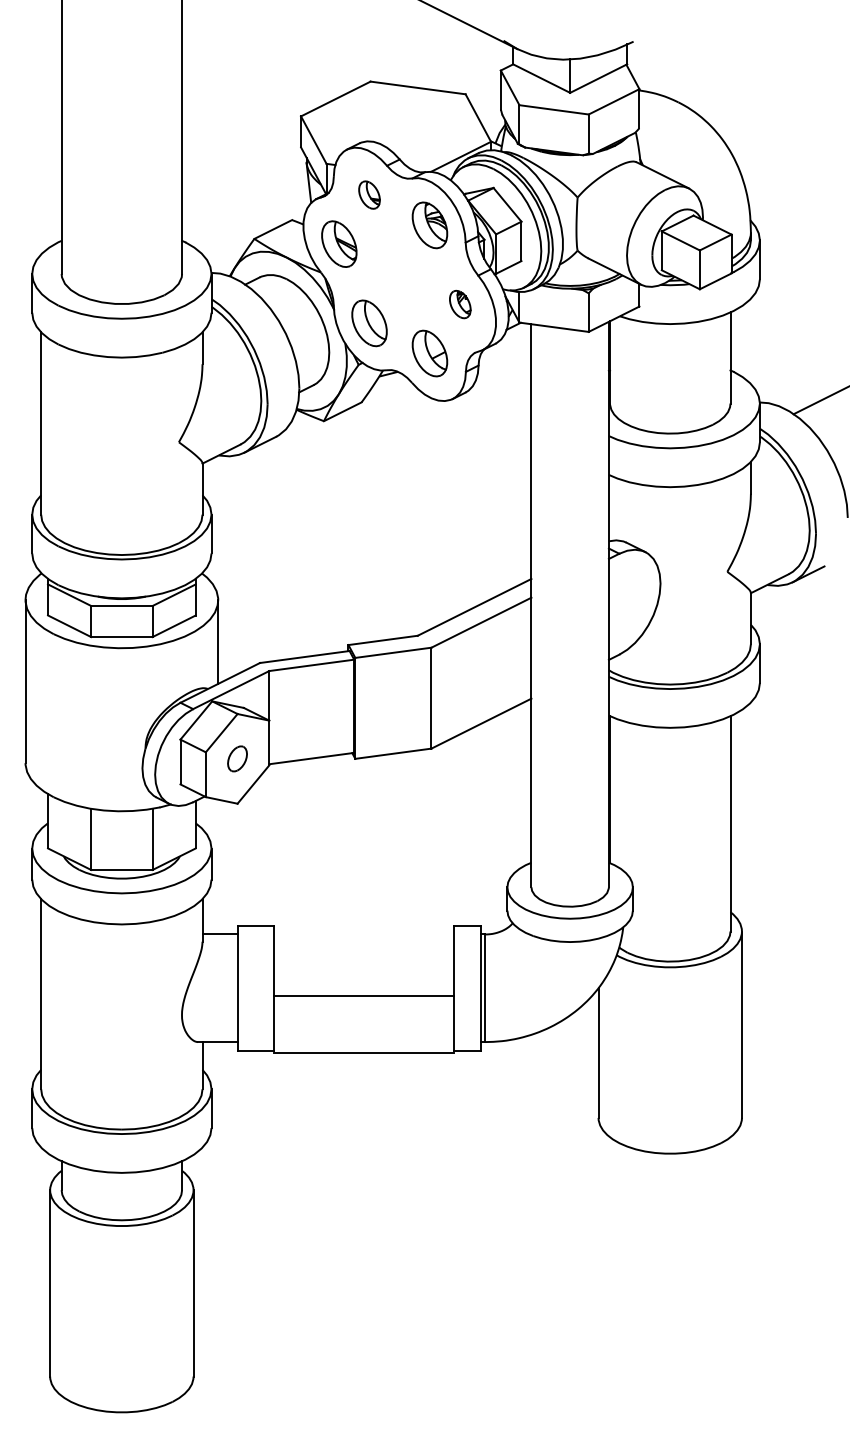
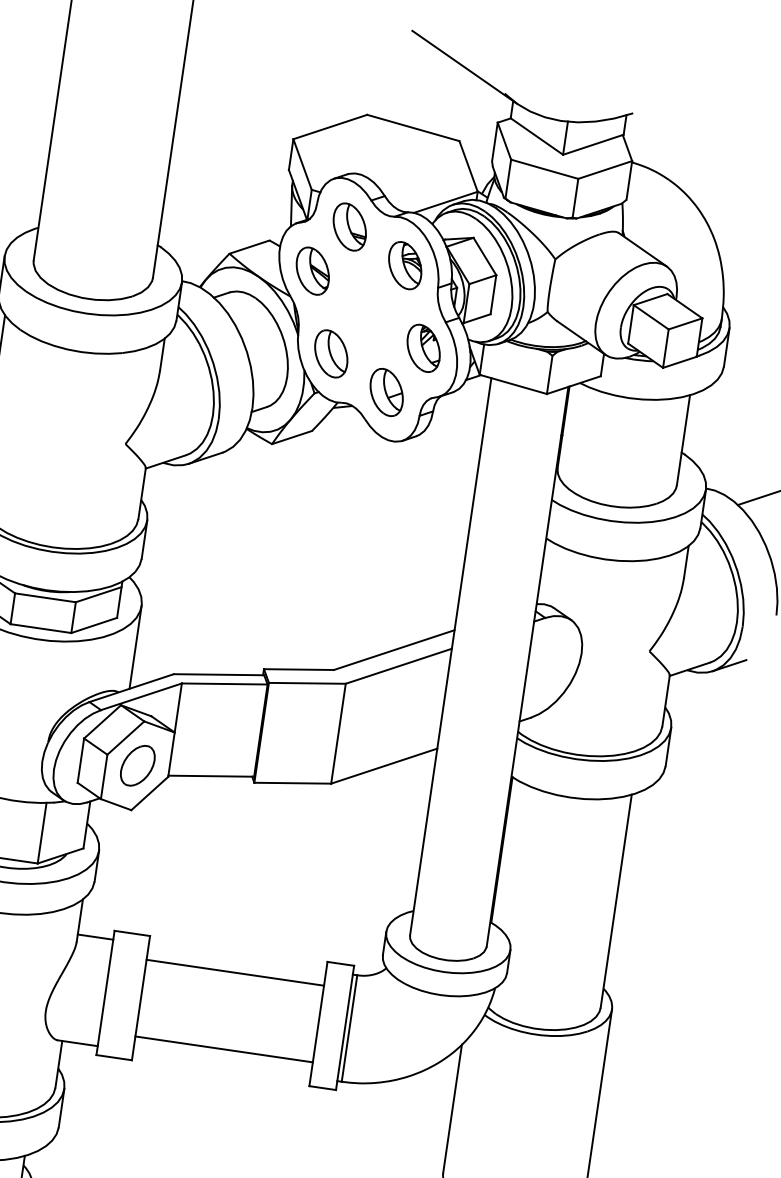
part: (369, 194) -> (349, 226), size x1.67
part: (460, 304) -> (424, 348), size x1.67
part: (237, 758) -> (137, 765), size x1.67
line: (363, 995) -> (234, 972), moved
line: (363, 1053) -> (223, 1049), moved

